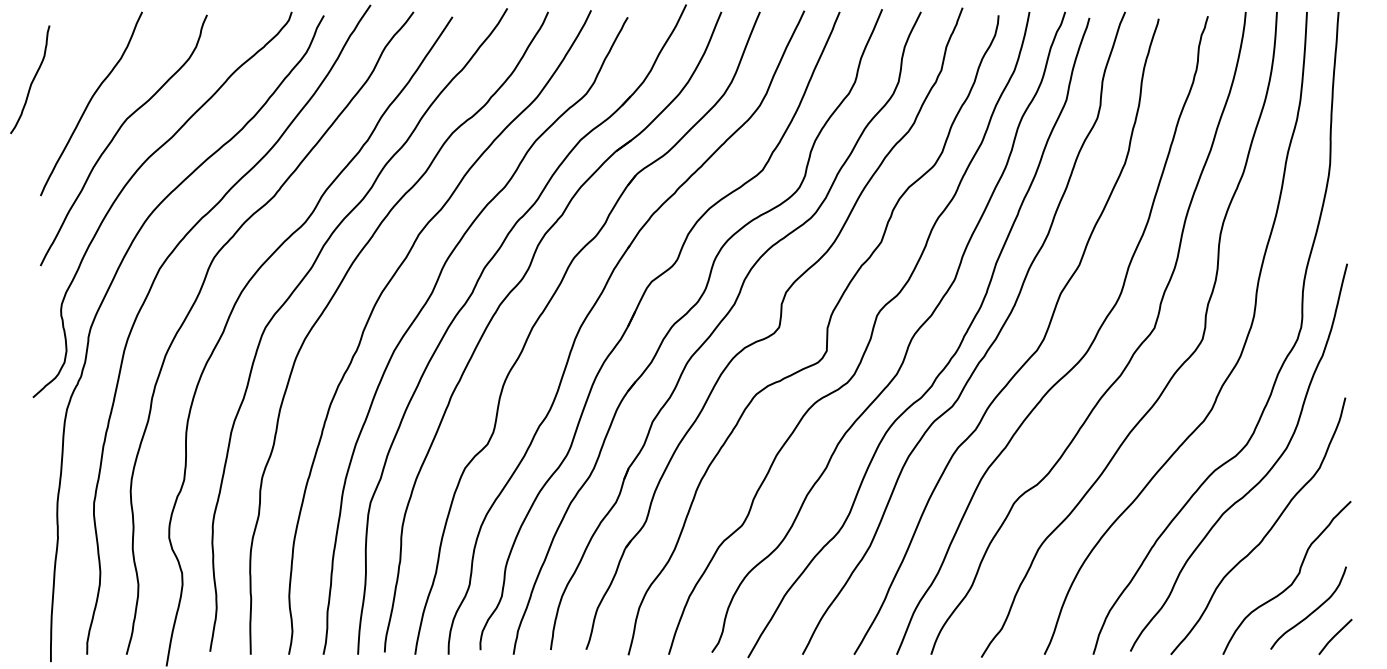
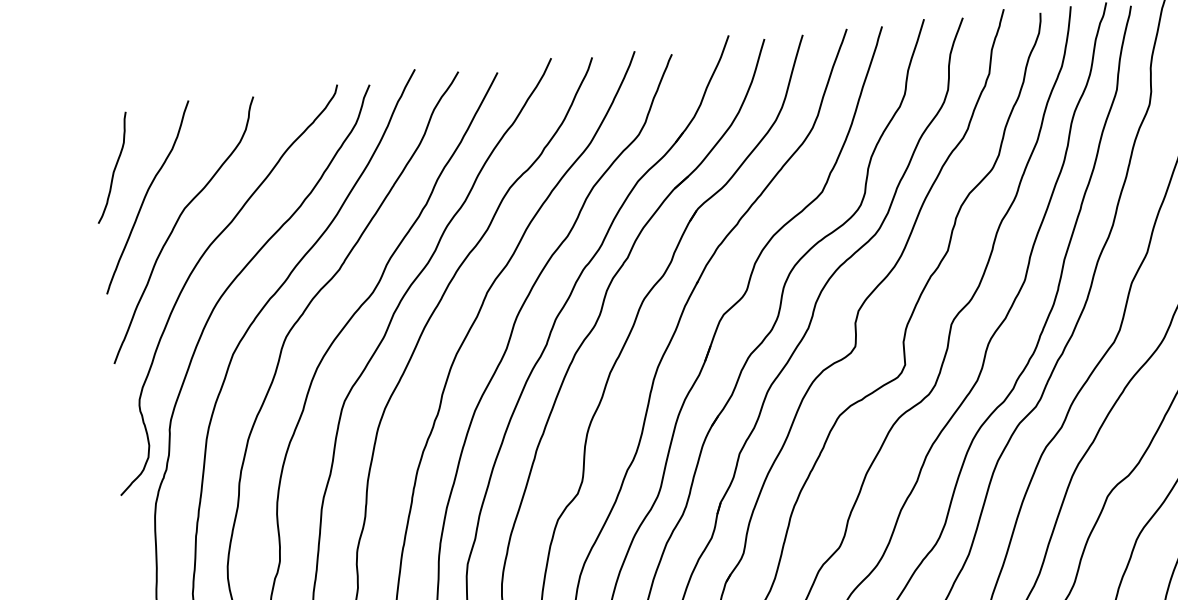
curve: (32, 79) -> (114, 167), moved

